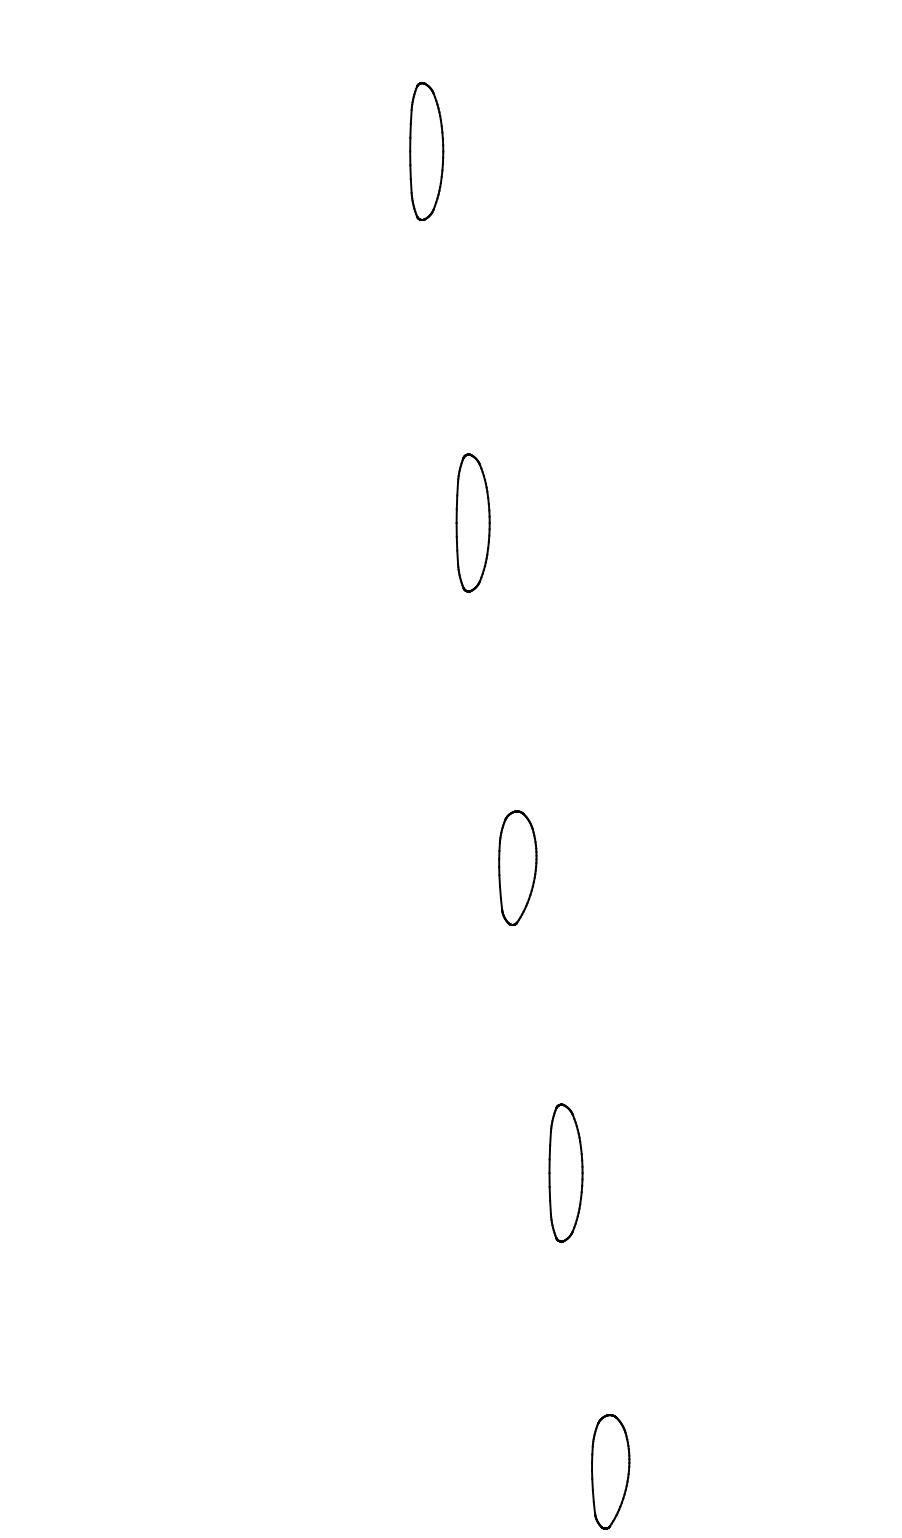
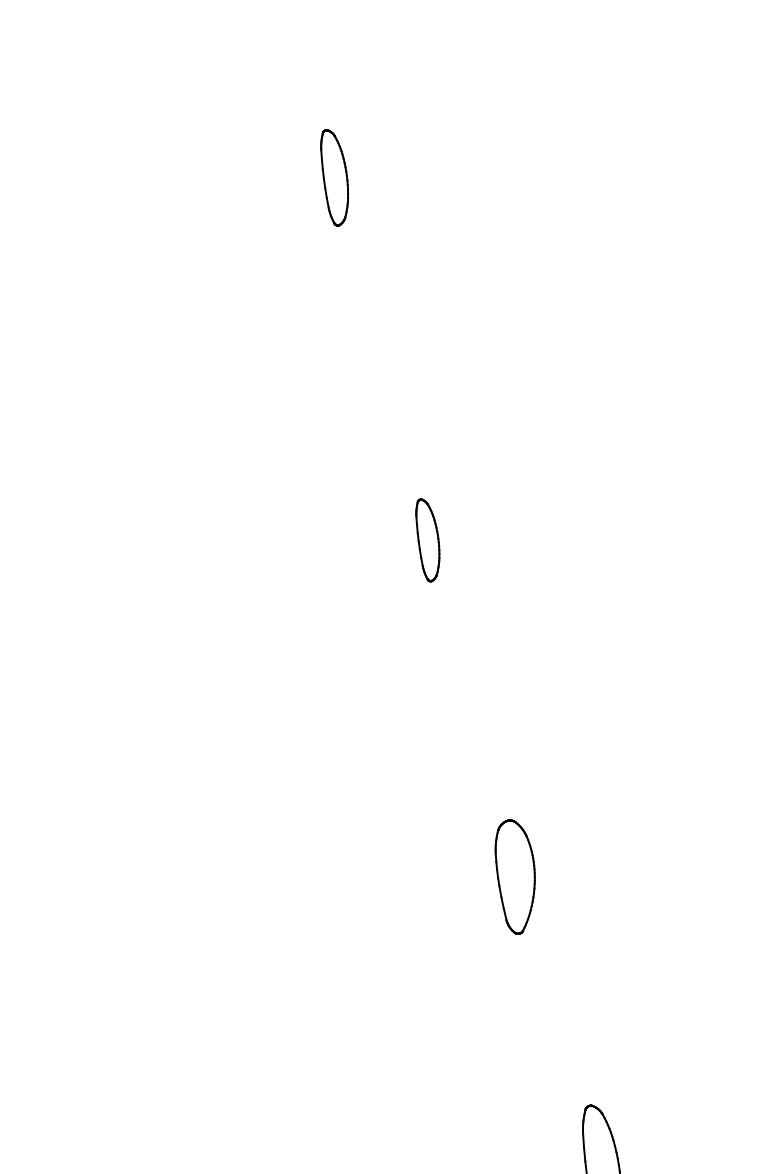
part: (426, 151) -> (335, 177), size x0.7
part: (472, 522) -> (427, 539), size x0.6

